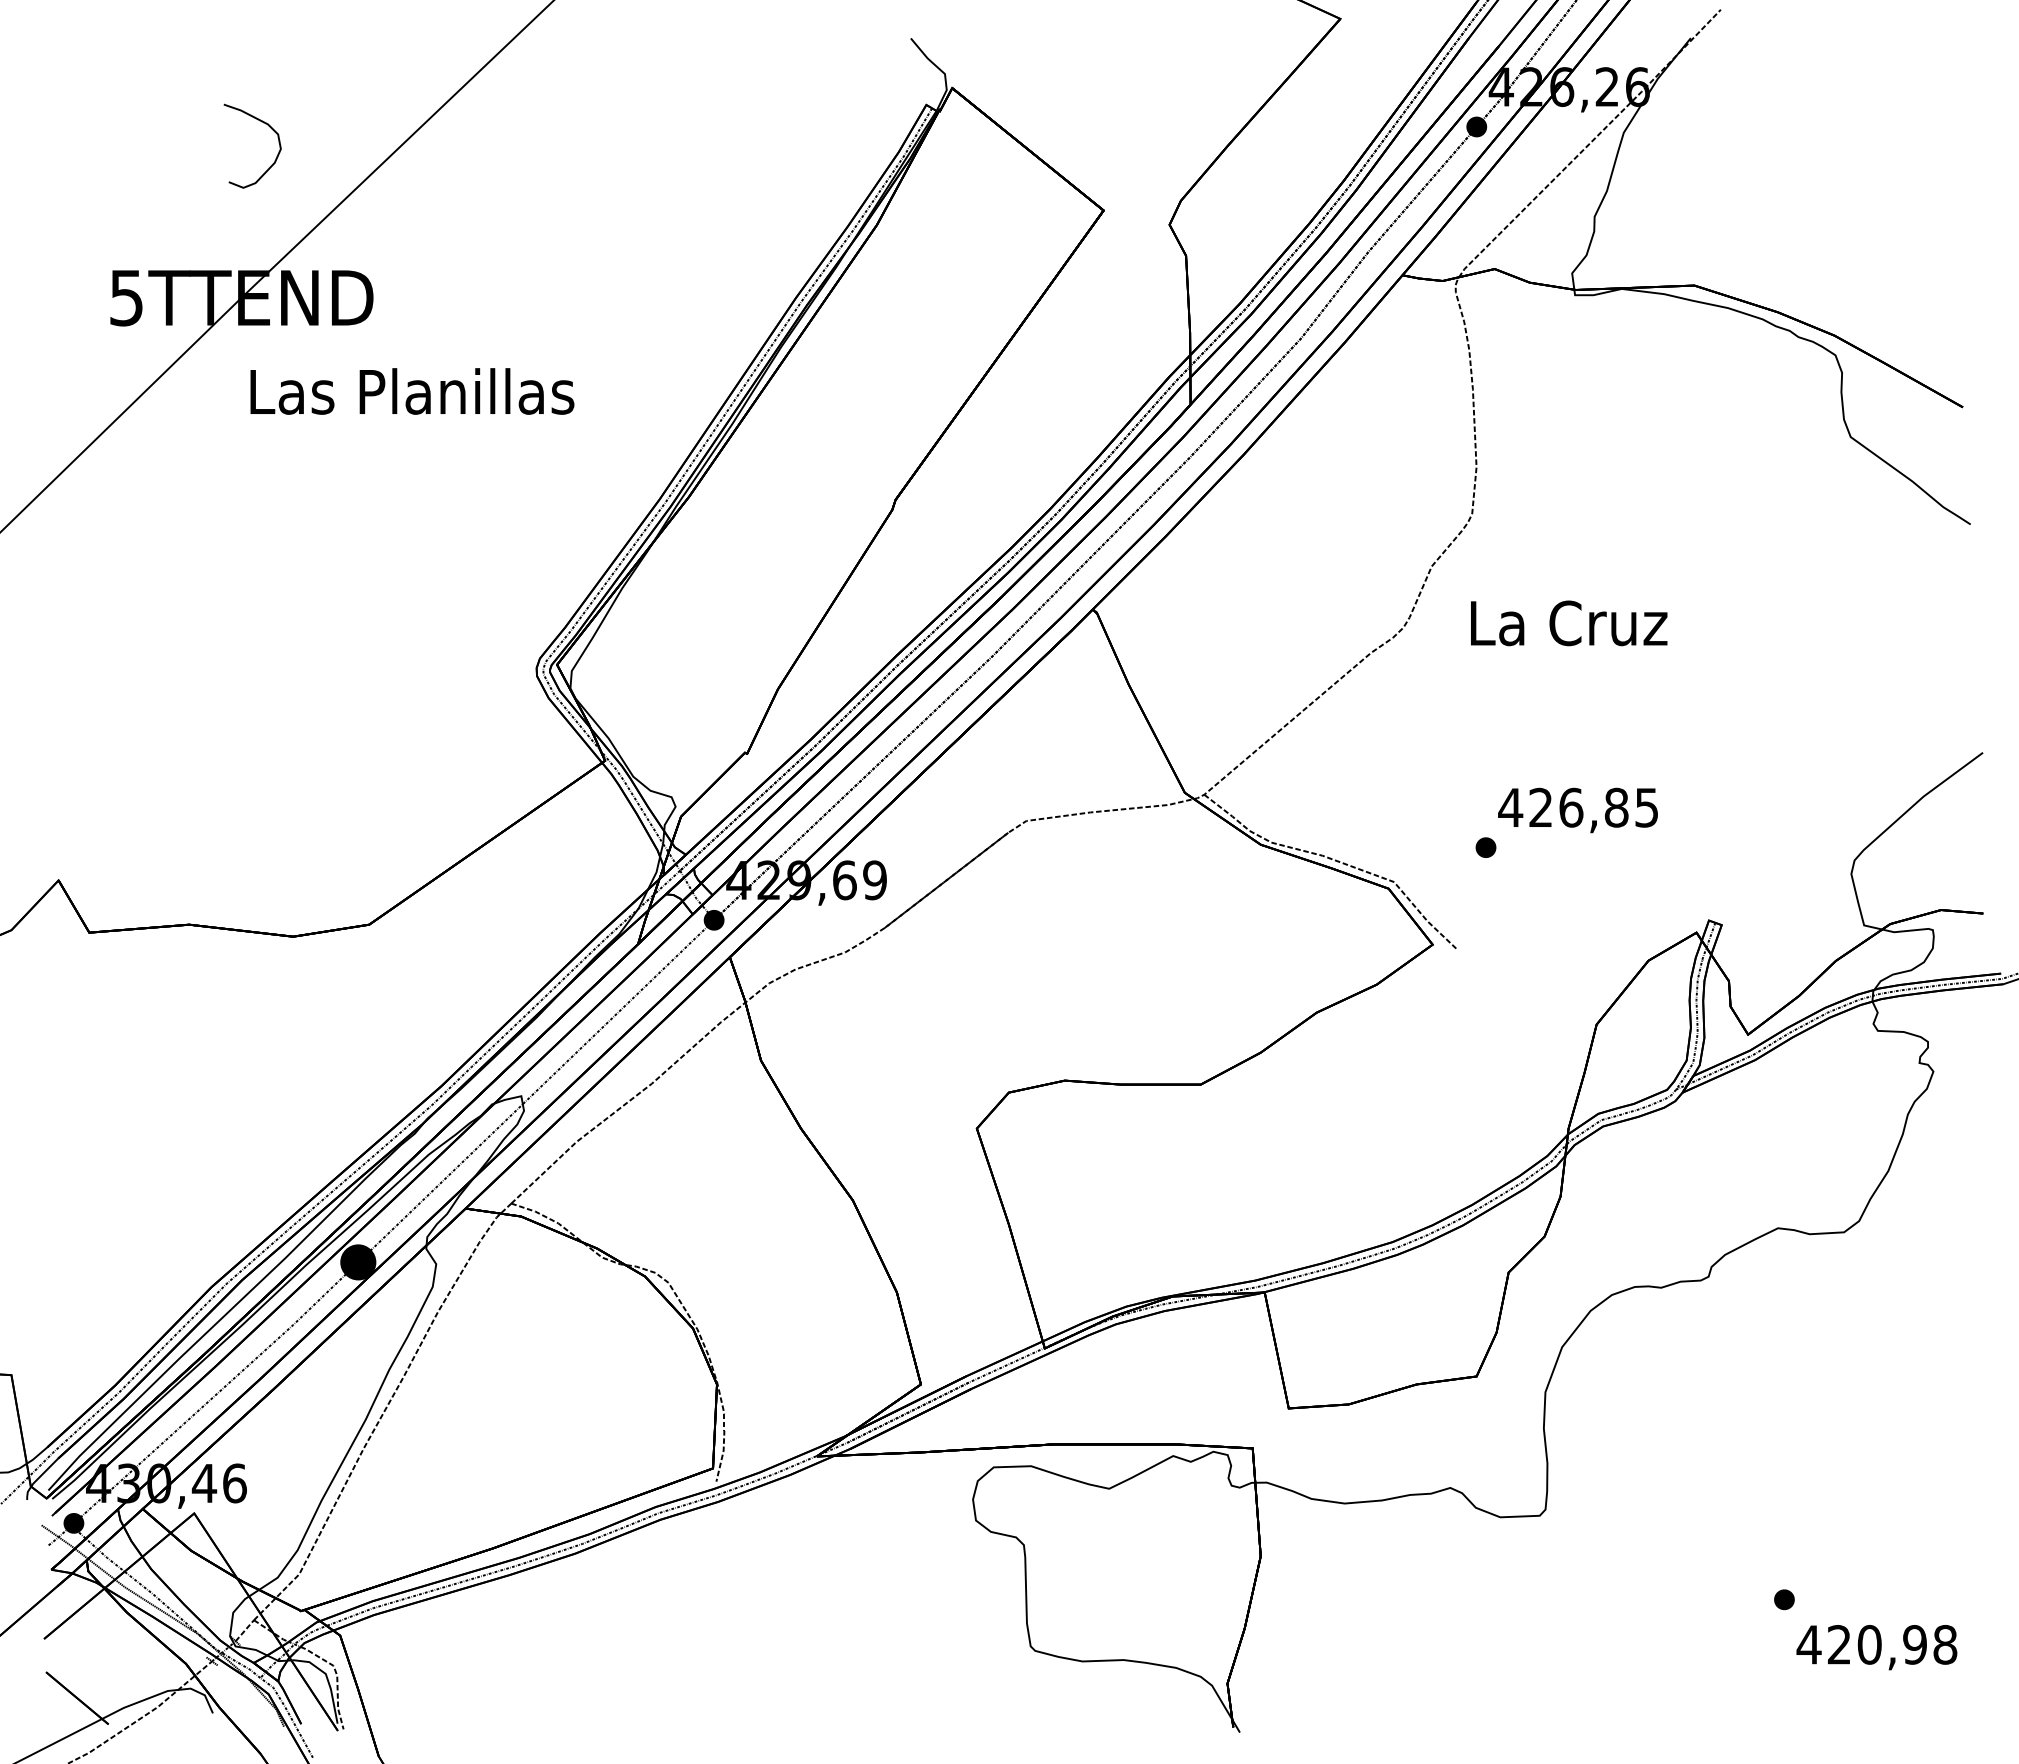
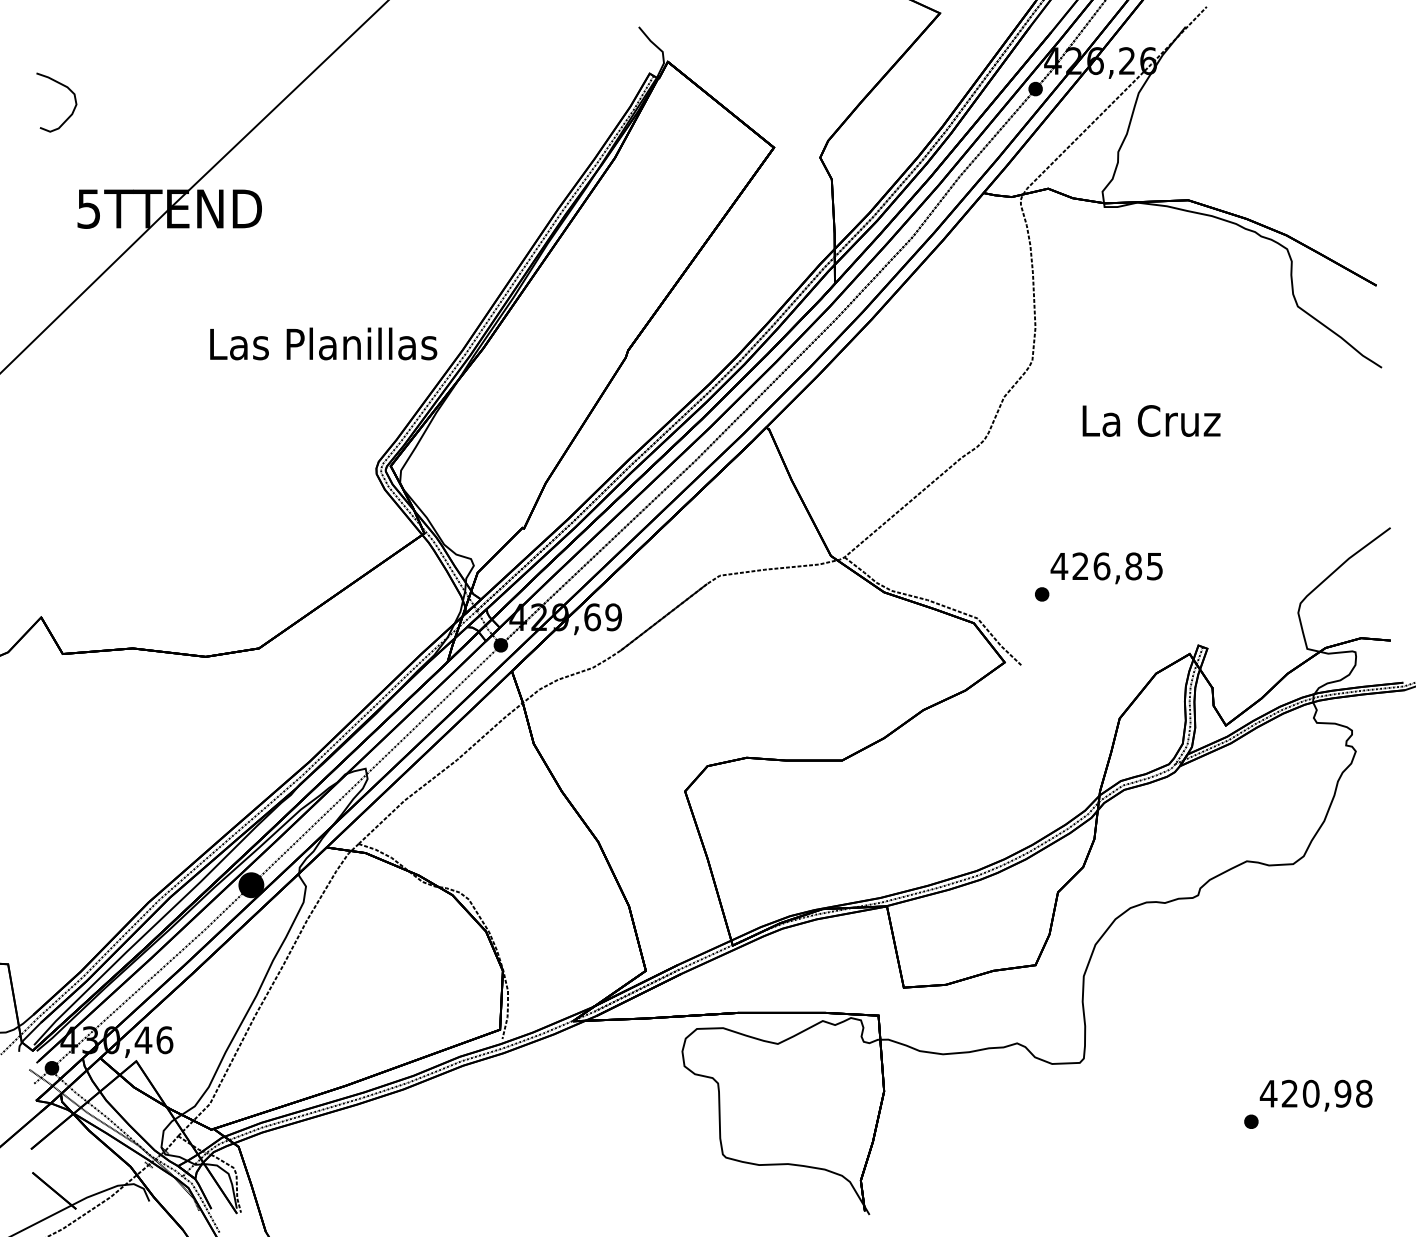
part: (263, 123) -> (64, 86), moved
text: (412, 391) -> (323, 343), moved
text: (1569, 623) -> (1151, 421), moved
text: (1876, 1647) -> (1315, 1095), moved

